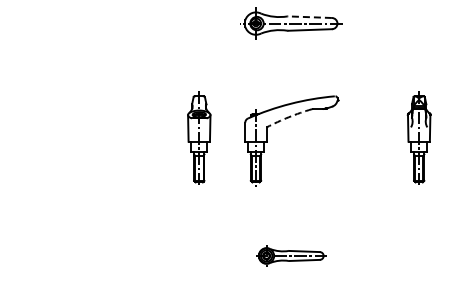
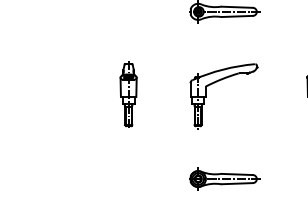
line: (310, 17) -> (237, 7), dashed -> solid
arc: (288, 117) -> (221, 79), dashed -> solid
part: (199, 137) -> (128, 93), moved
part: (291, 255) -> (223, 178), size x1.43

